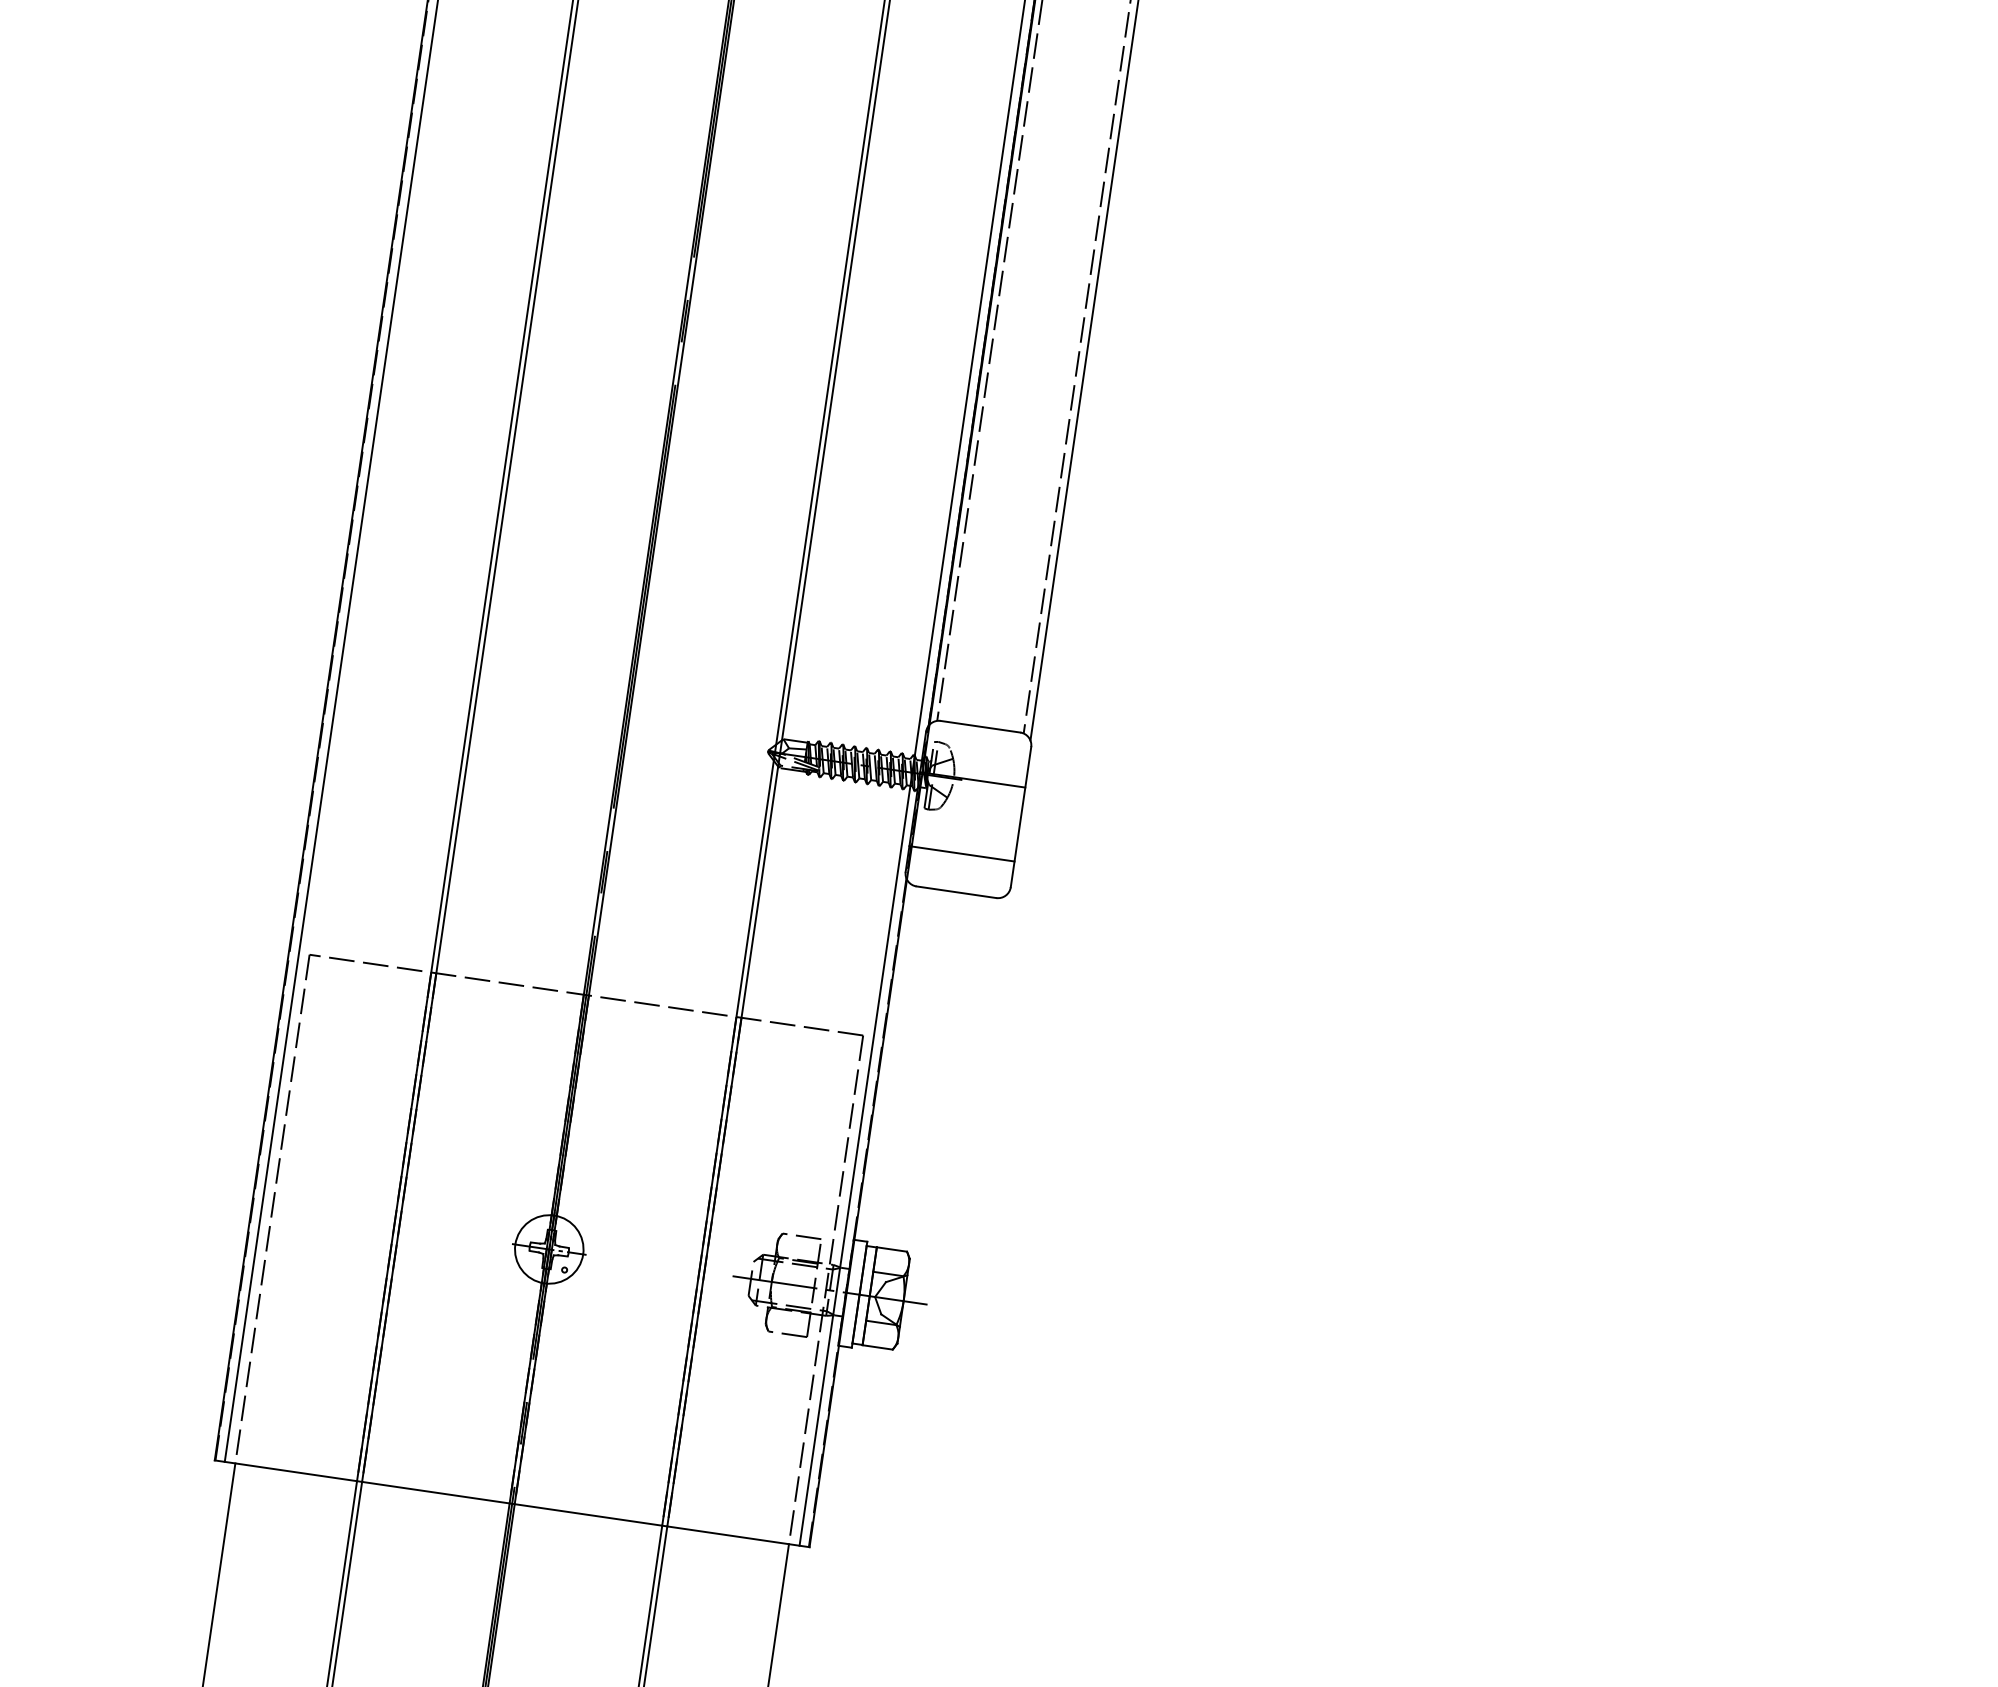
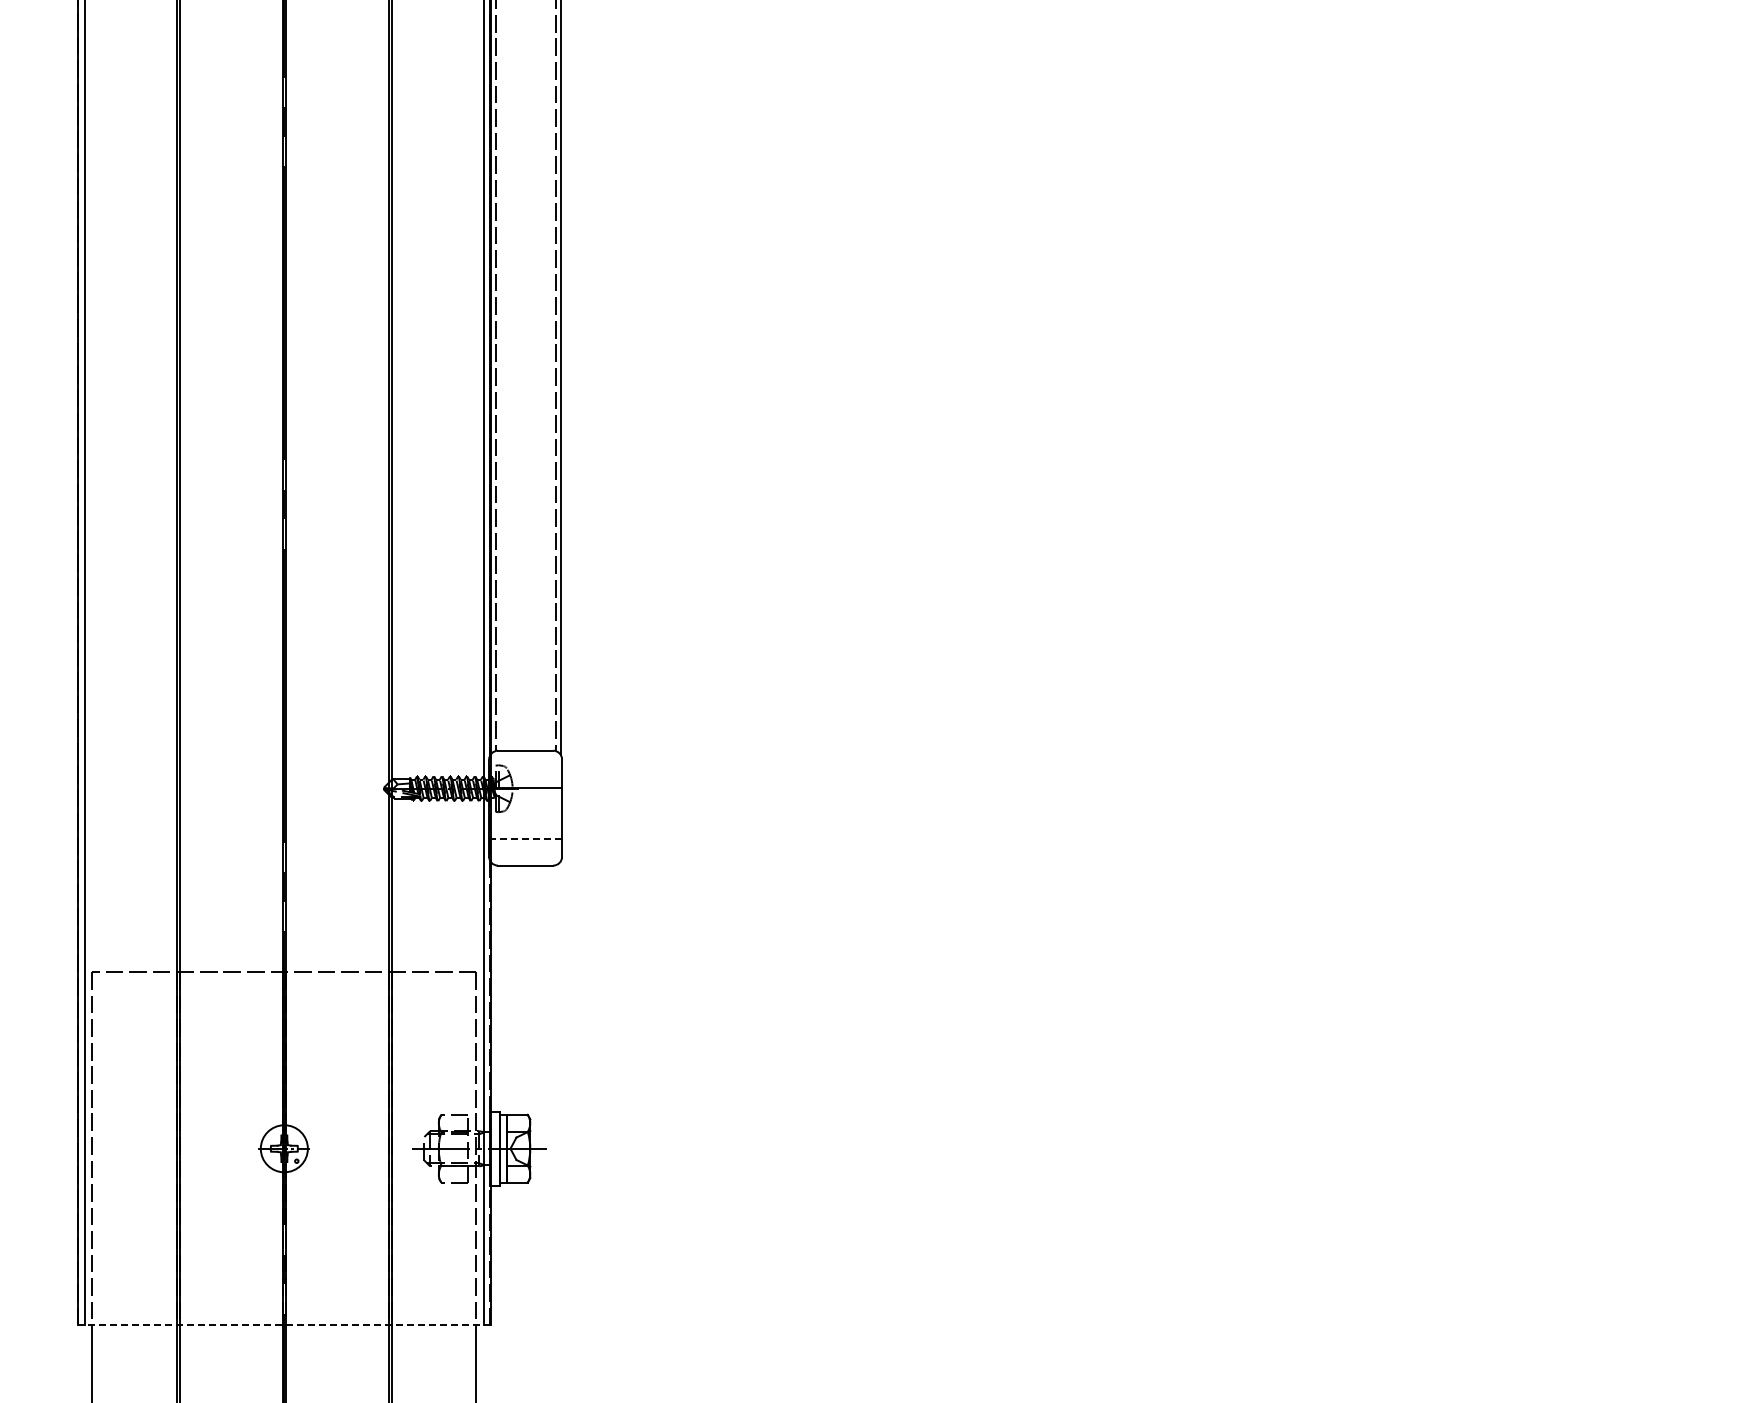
line: (961, 853) -> (525, 838), solid -> dashed
line: (510, 1503) -> (283, 1325), solid -> dashed

